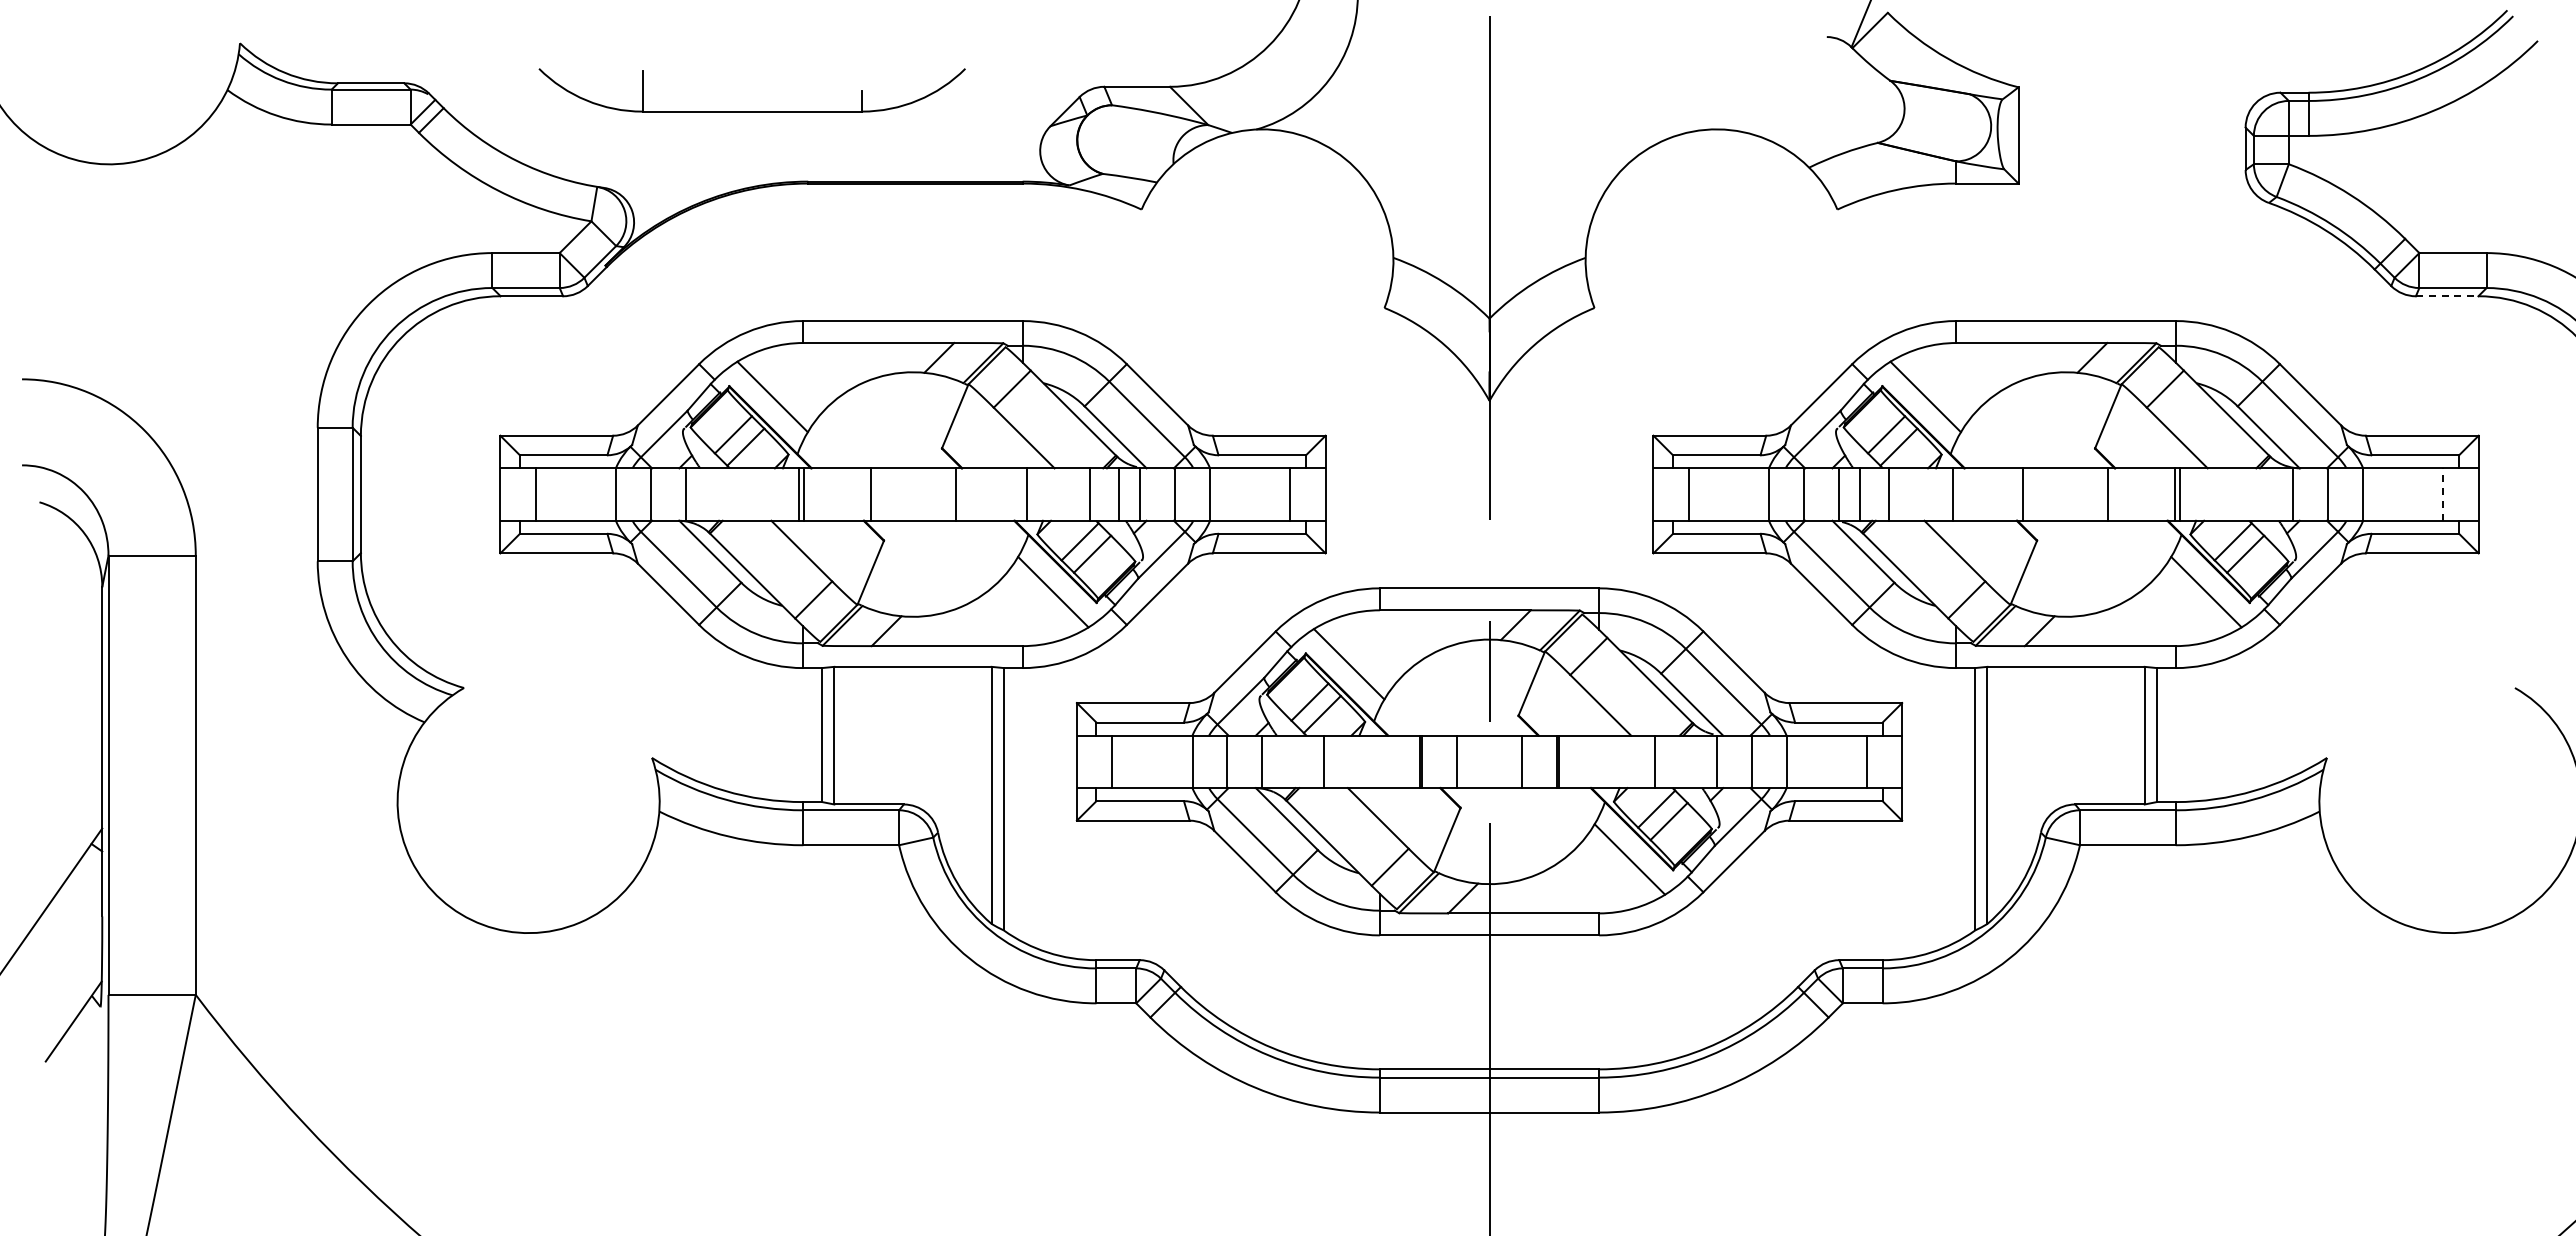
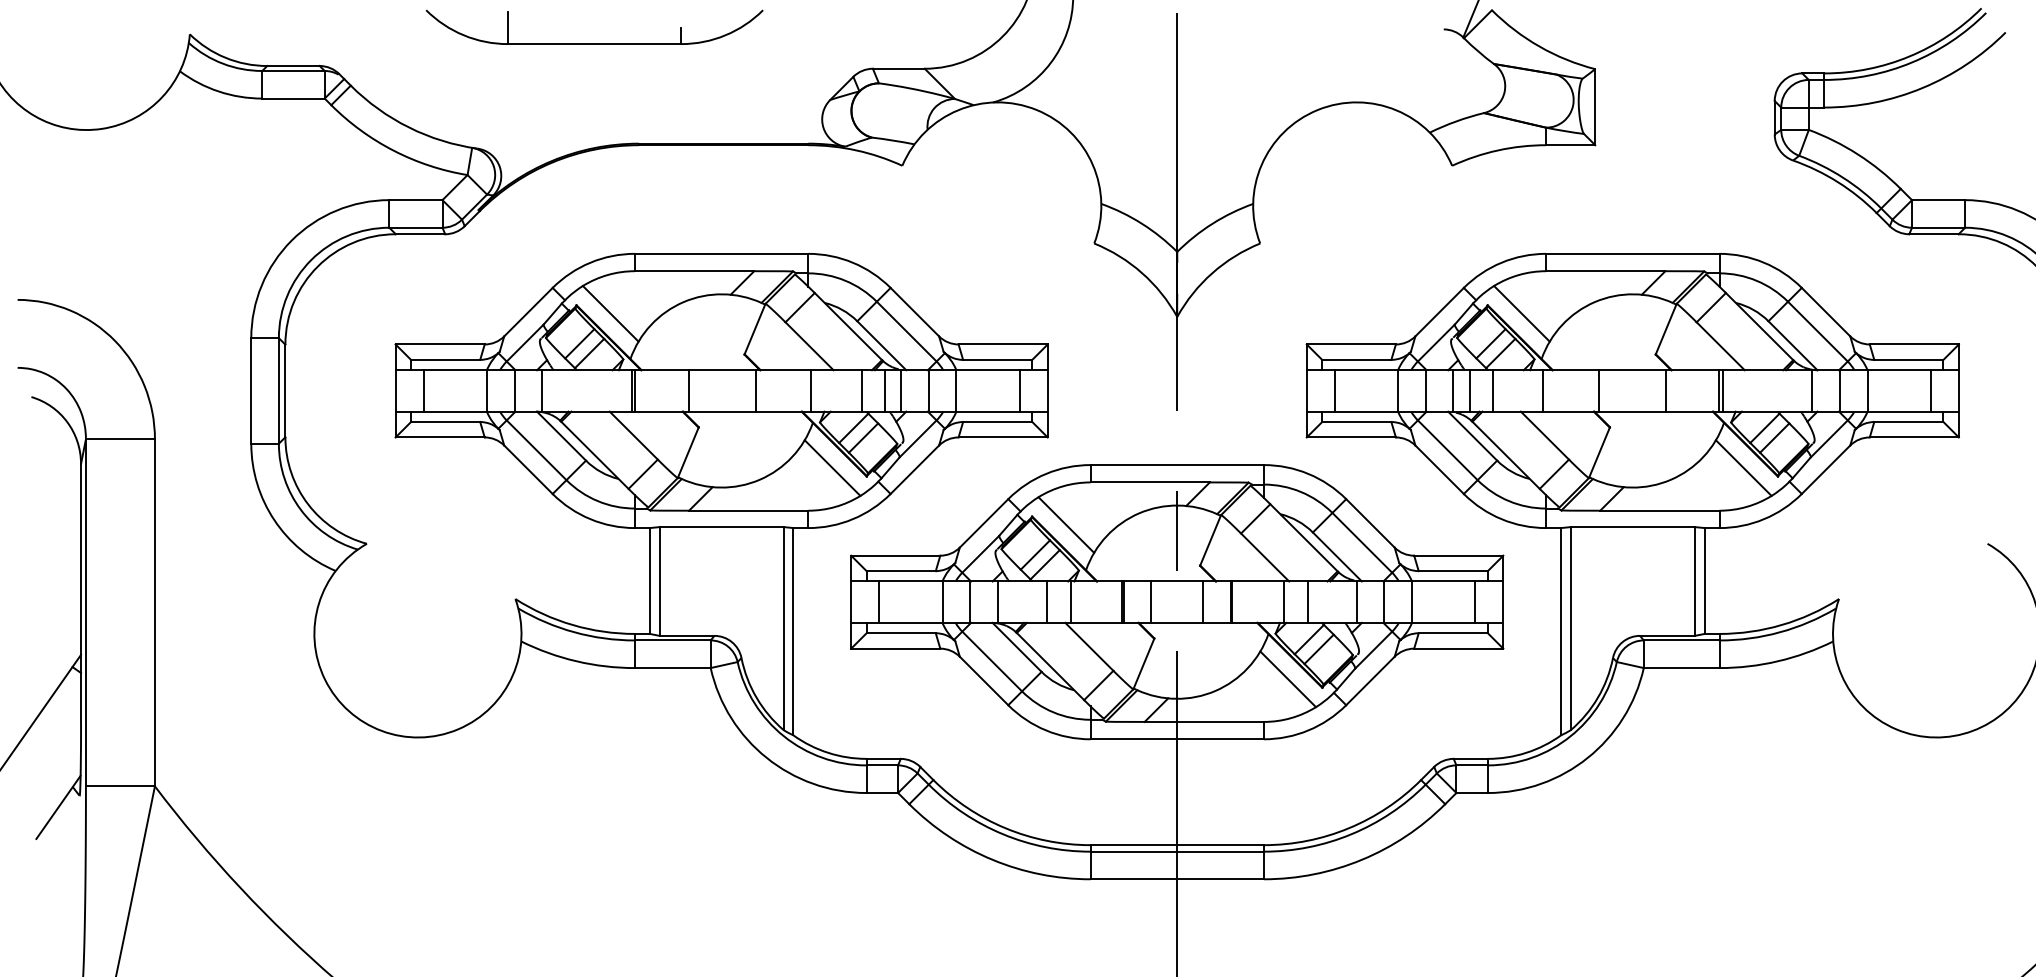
part: (751, 111) -> (594, 44), moved
line: (2447, 296) -> (1934, 234), dashed -> solid
line: (2443, 494) -> (1931, 390), dashed -> solid
line: (1354, 761) -> (1070, 601), added
line: (1624, 761) -> (1283, 601), added

